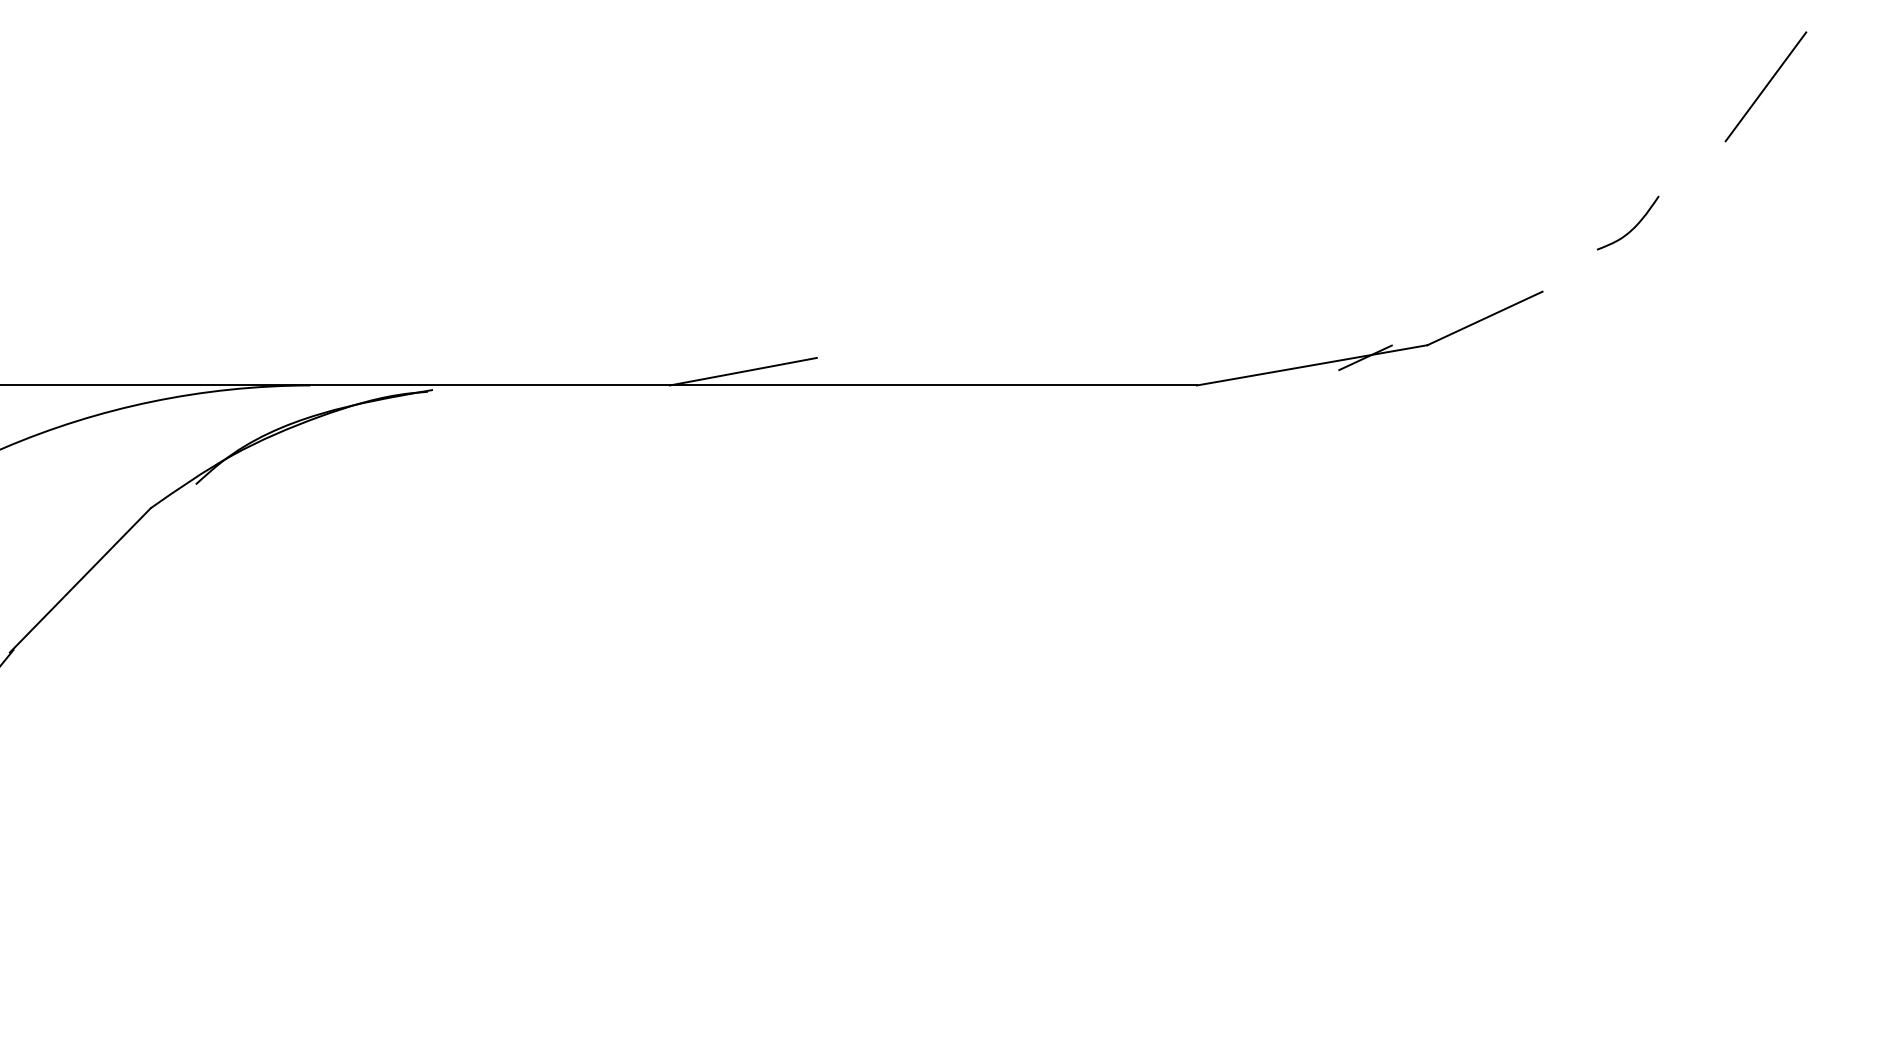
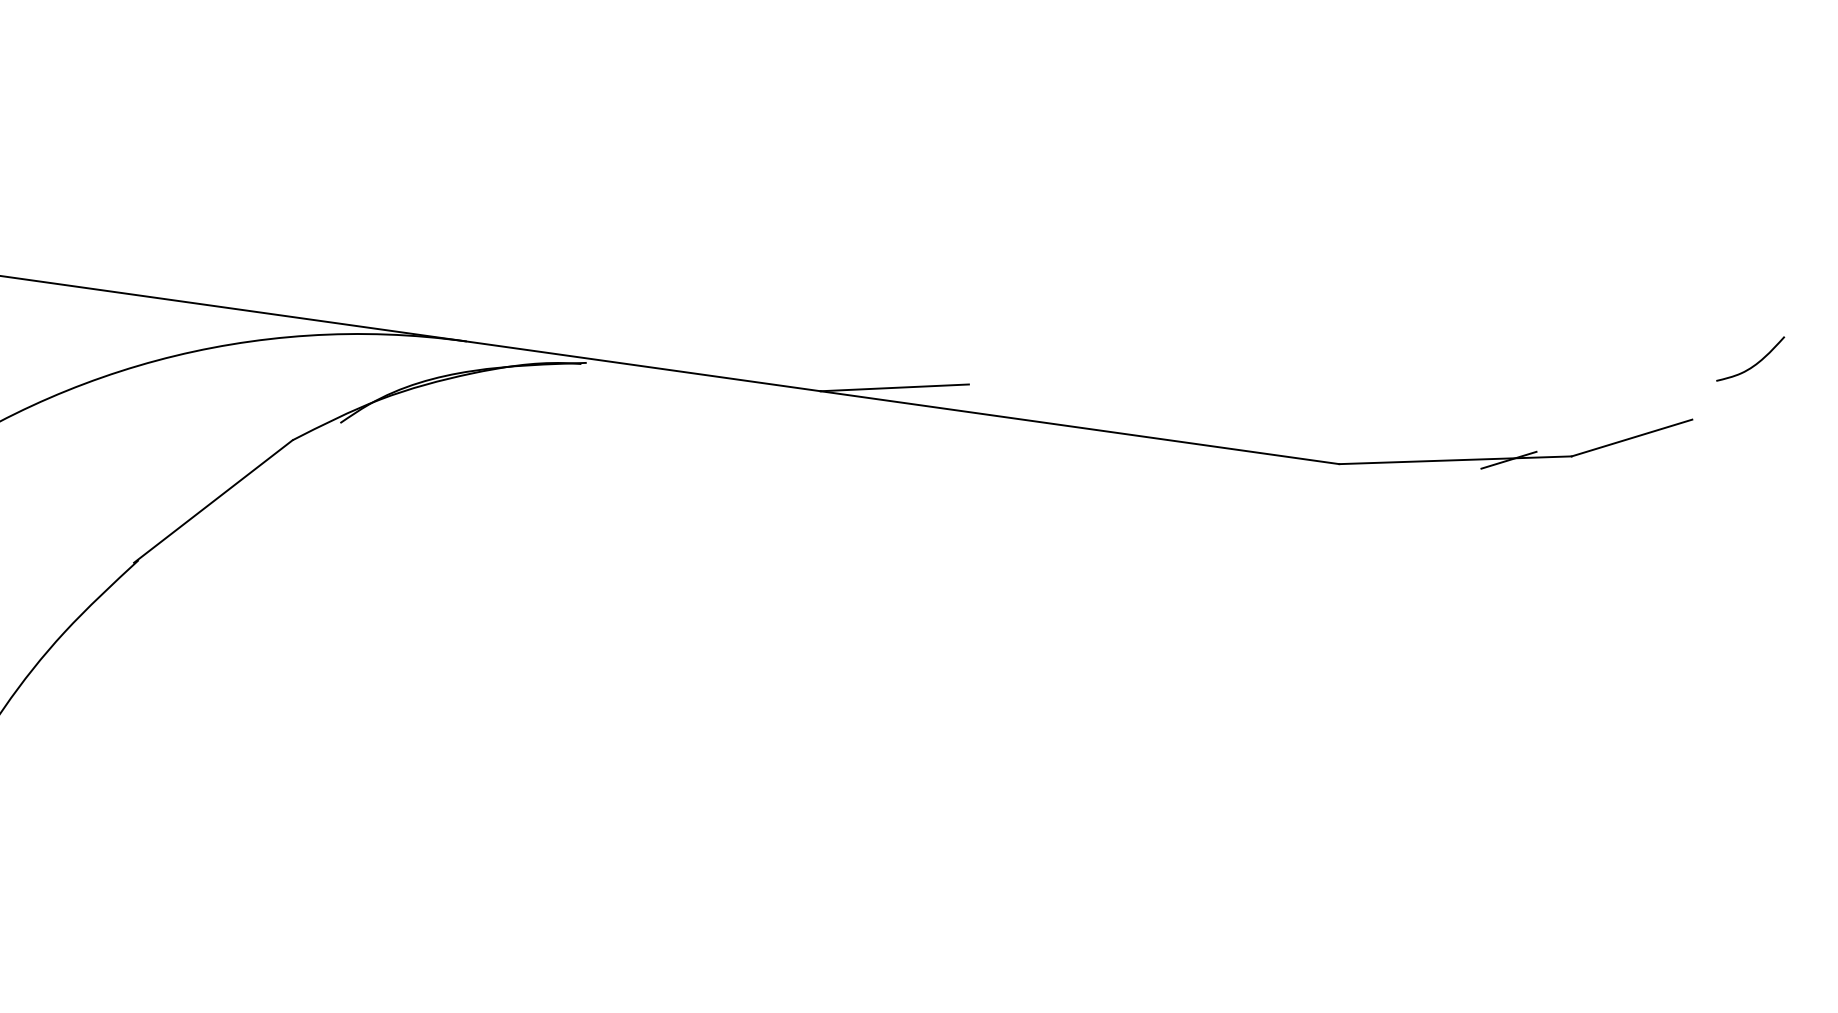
curve: (1633, 227) -> (1755, 364), moved

